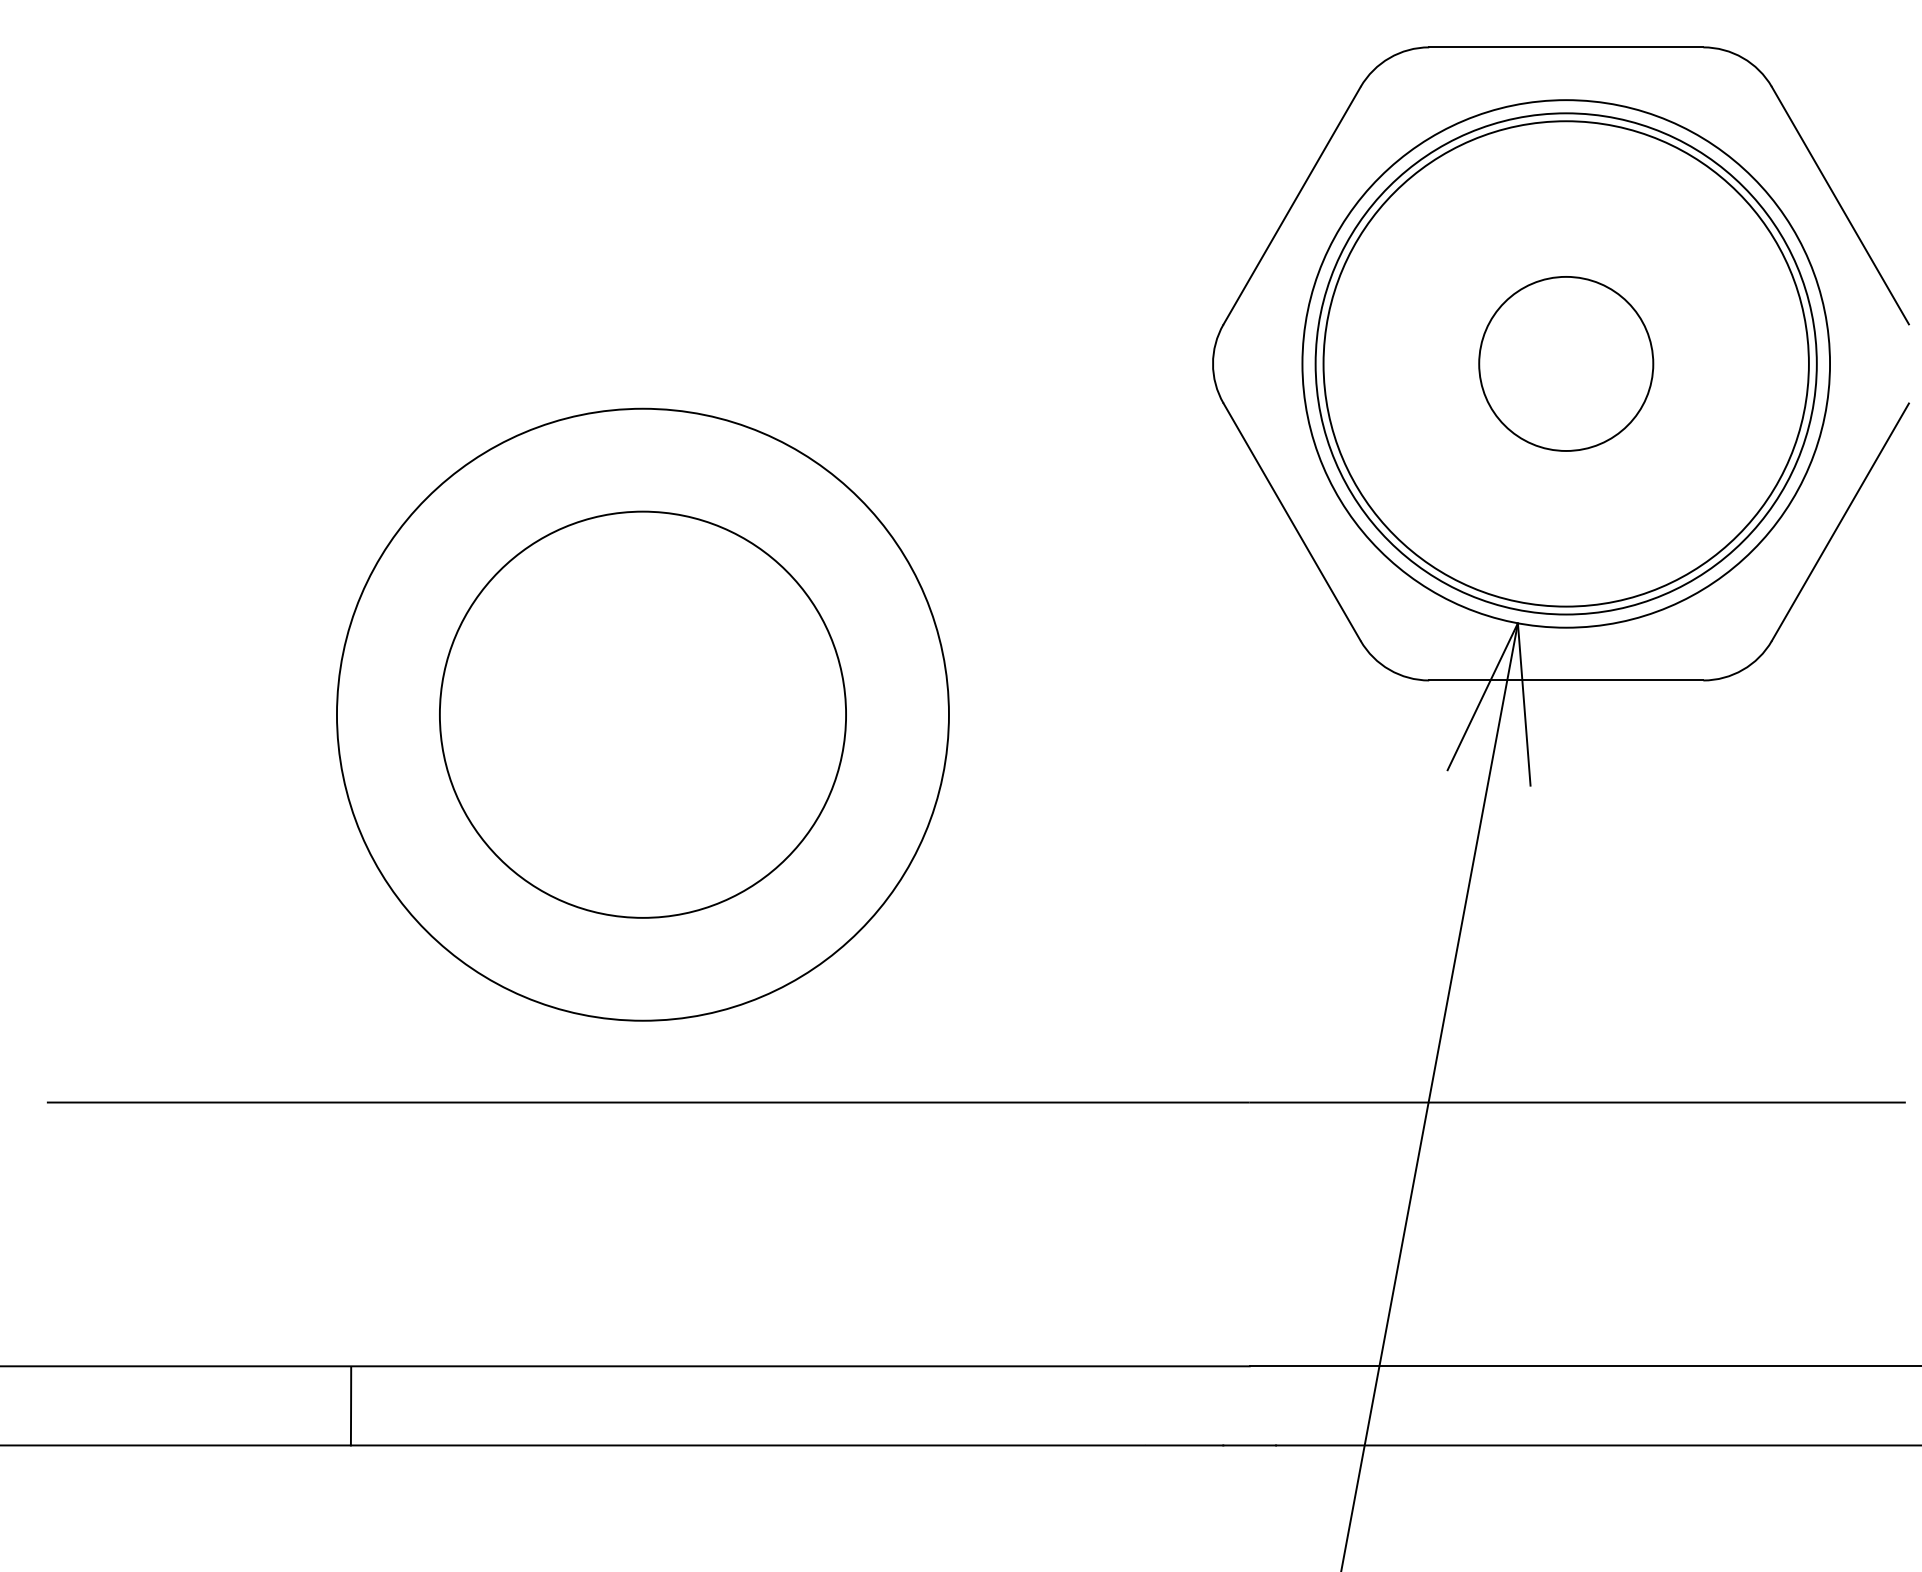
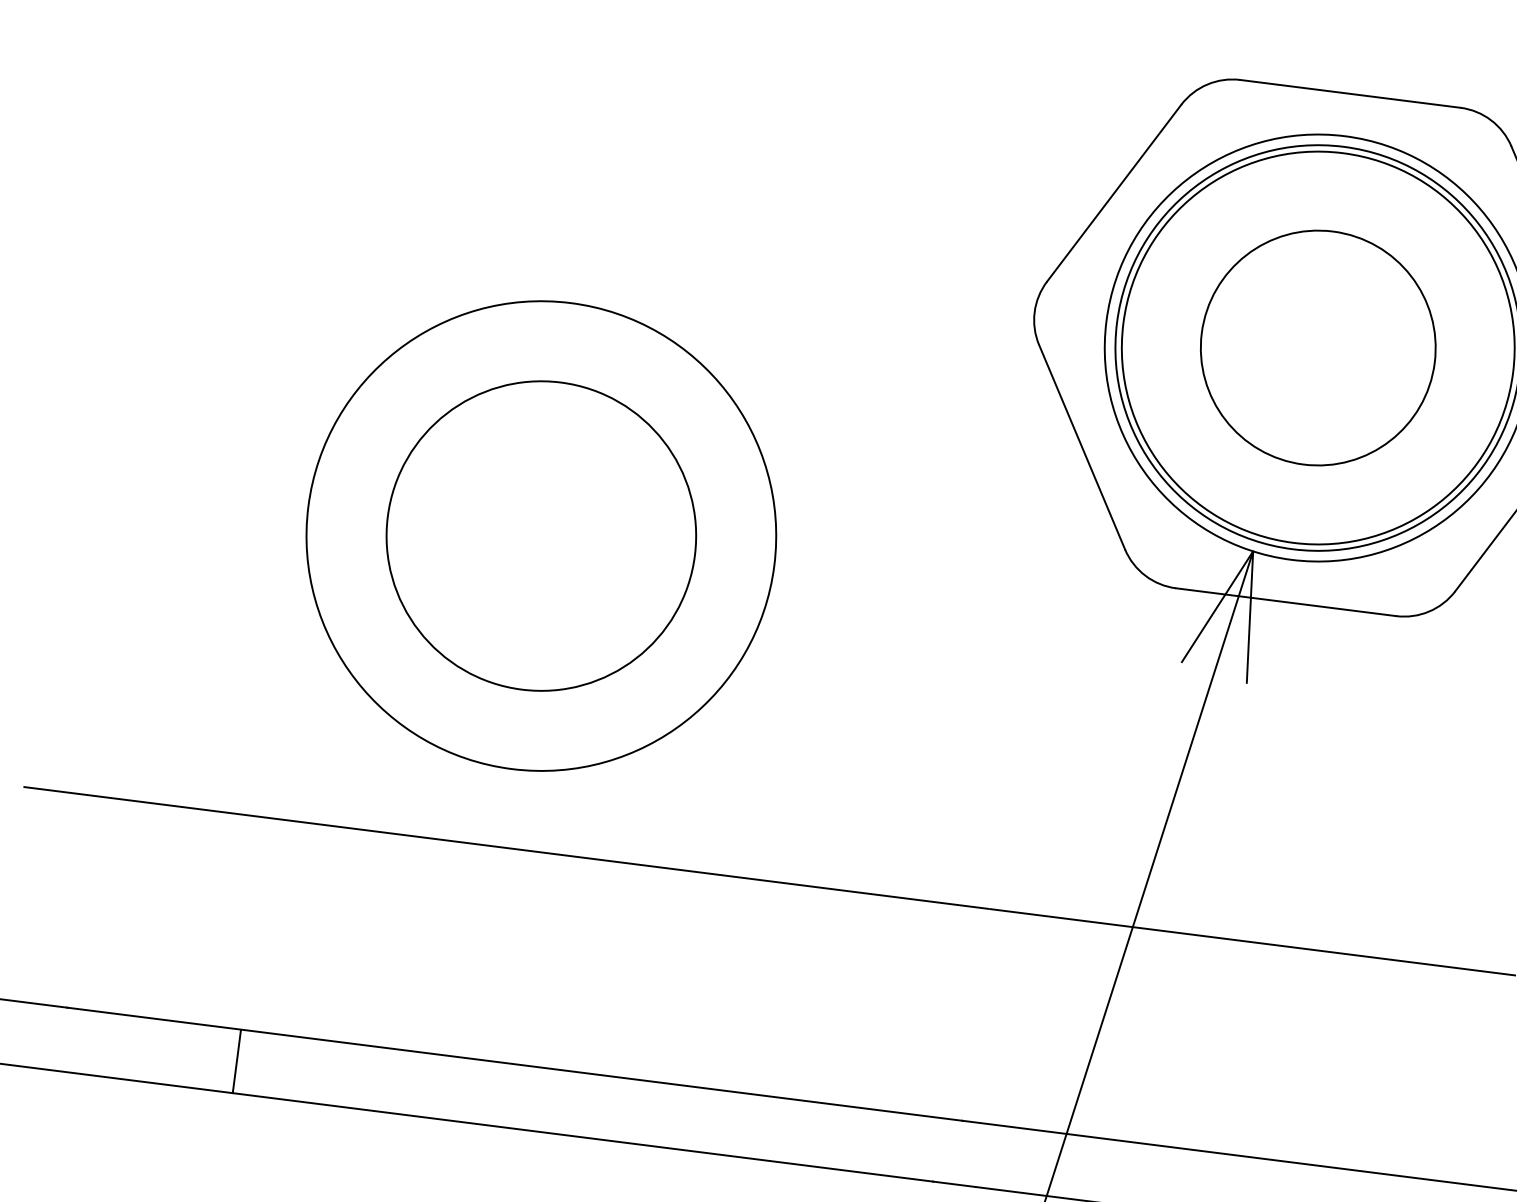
circle: (1566, 363) -> (1318, 347), size x1.67
circle: (642, 714) -> (541, 535), size x0.62
circle: (642, 714) -> (541, 535), size x1.43

